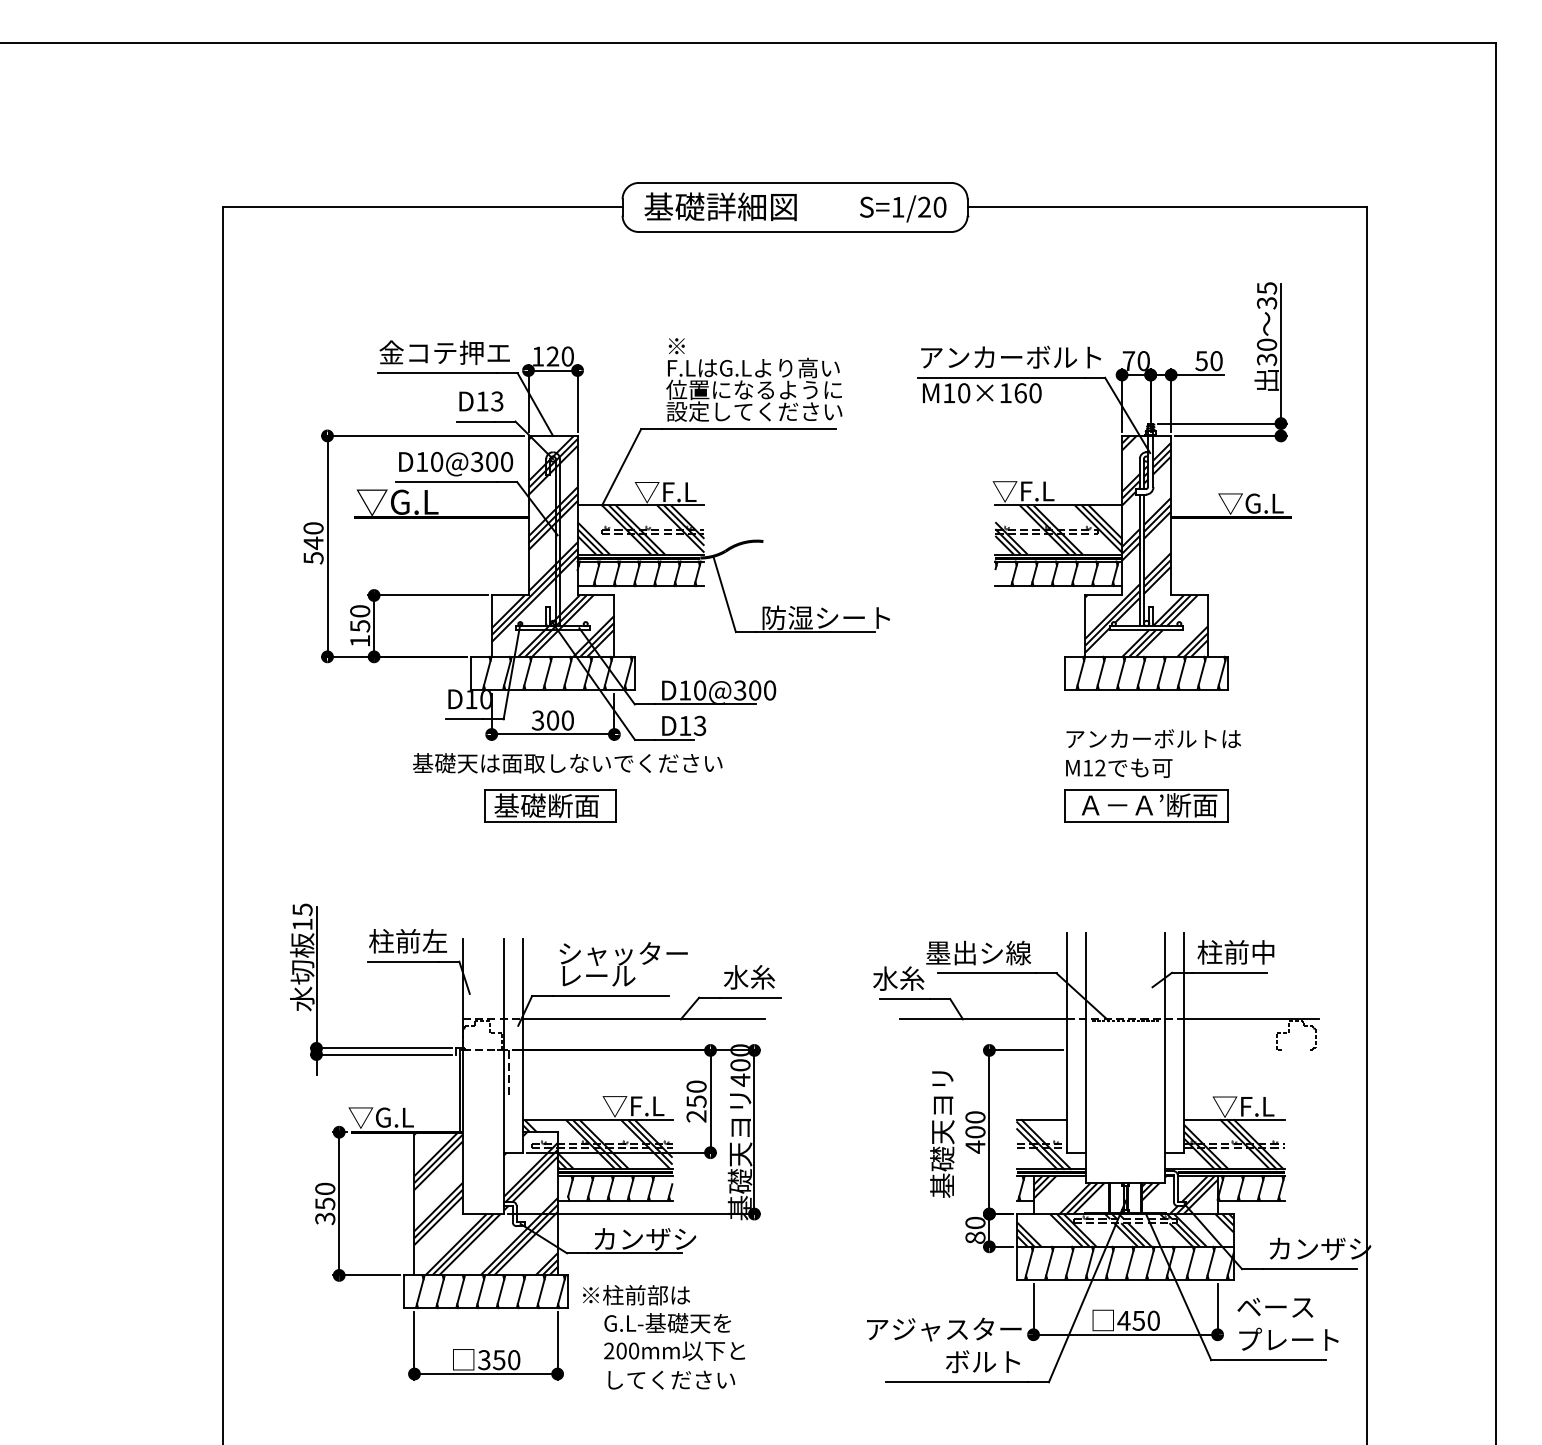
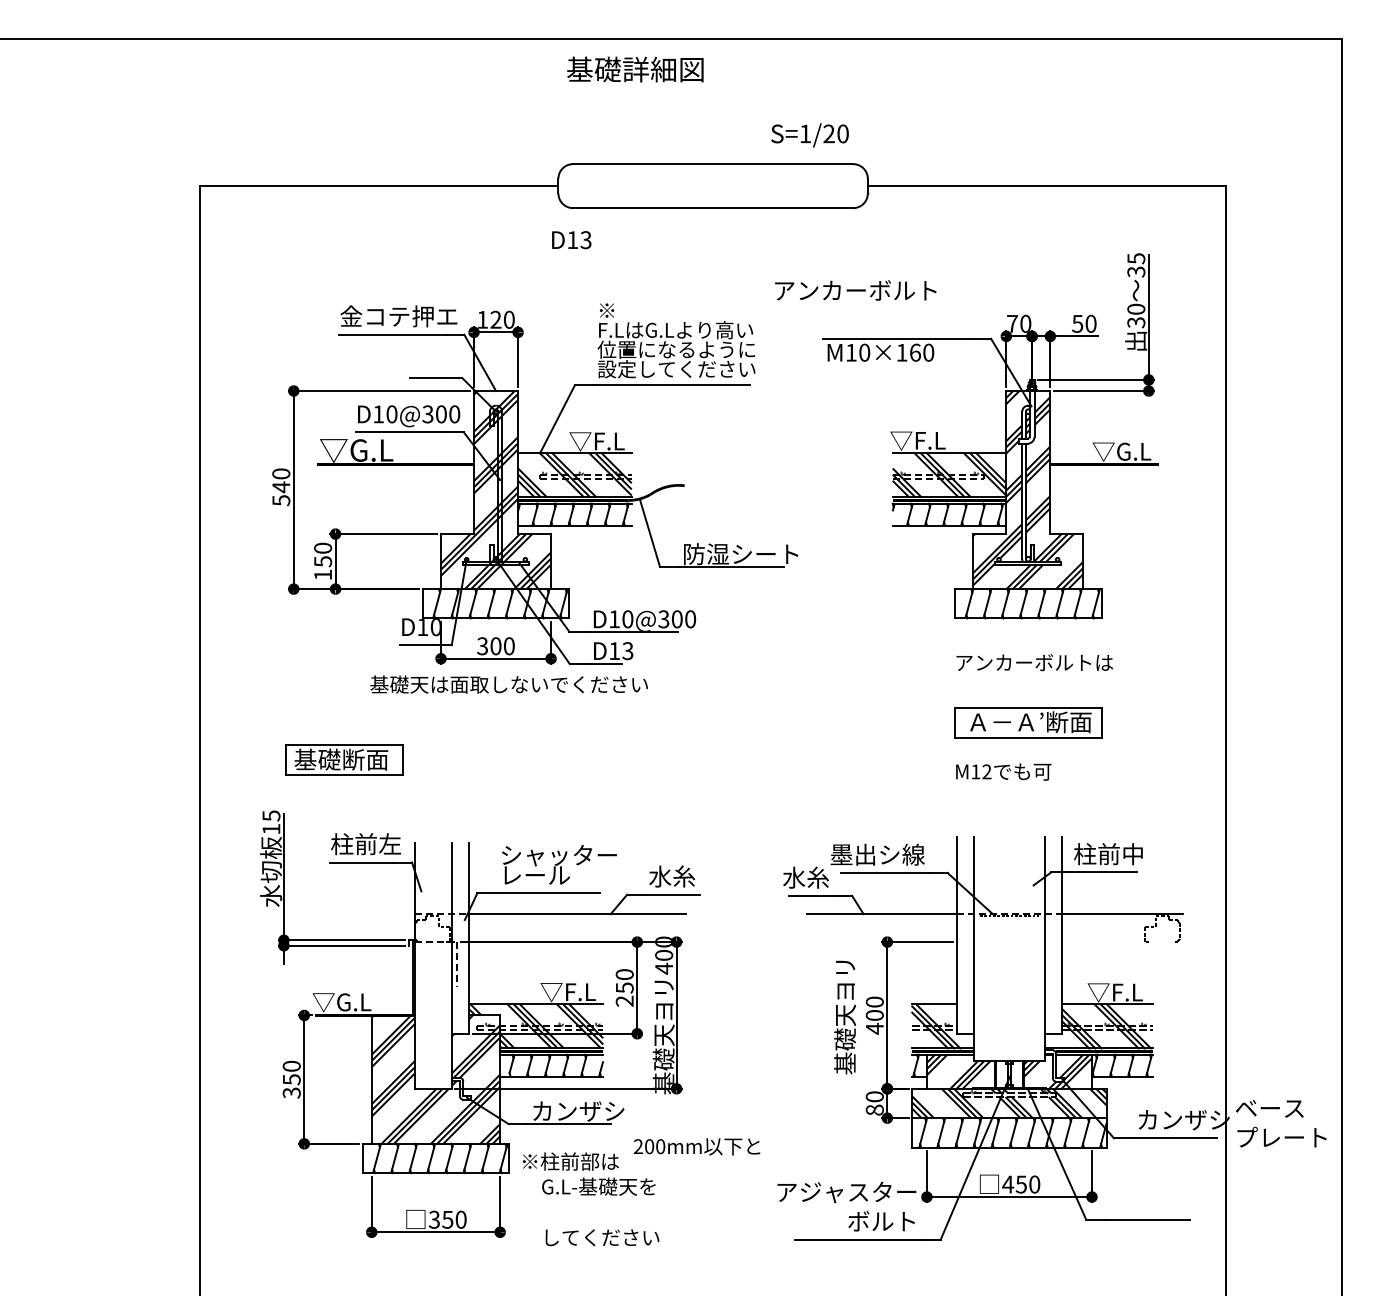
text: (720, 206) -> (635, 69), moved
text: (902, 208) -> (809, 135), moved
text: (1010, 357) -> (855, 290), moved
text: (481, 401) -> (571, 240), moved
text: (1118, 767) -> (1003, 771), moved
part: (550, 805) -> (344, 759), moved
text: (1288, 1324) -> (1281, 1123), moved
text: (673, 1350) -> (696, 1146), moved

